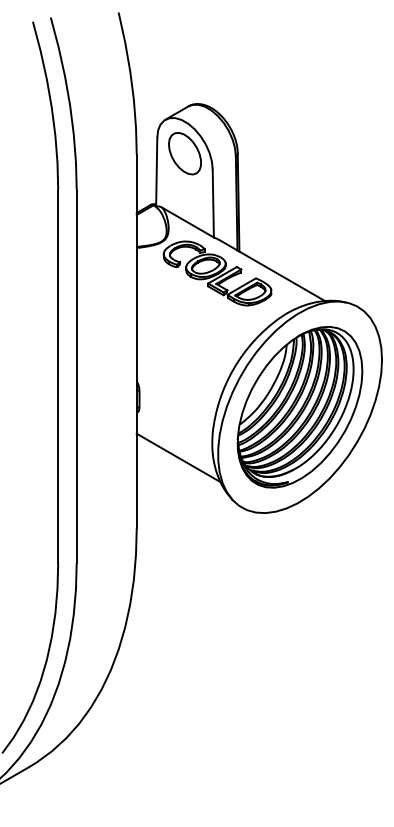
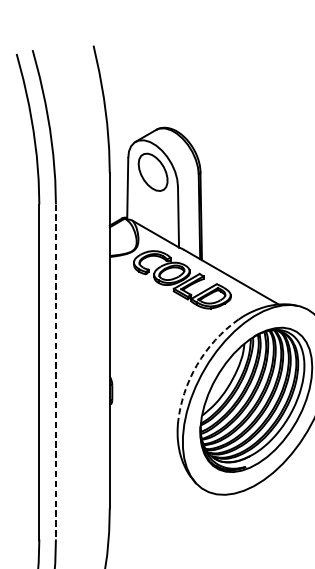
arc: (233, 368) -> (196, 365), solid -> dashed
line: (76, 376) -> (55, 372), solid -> dashed
line: (178, 457) -> (147, 444), removed

